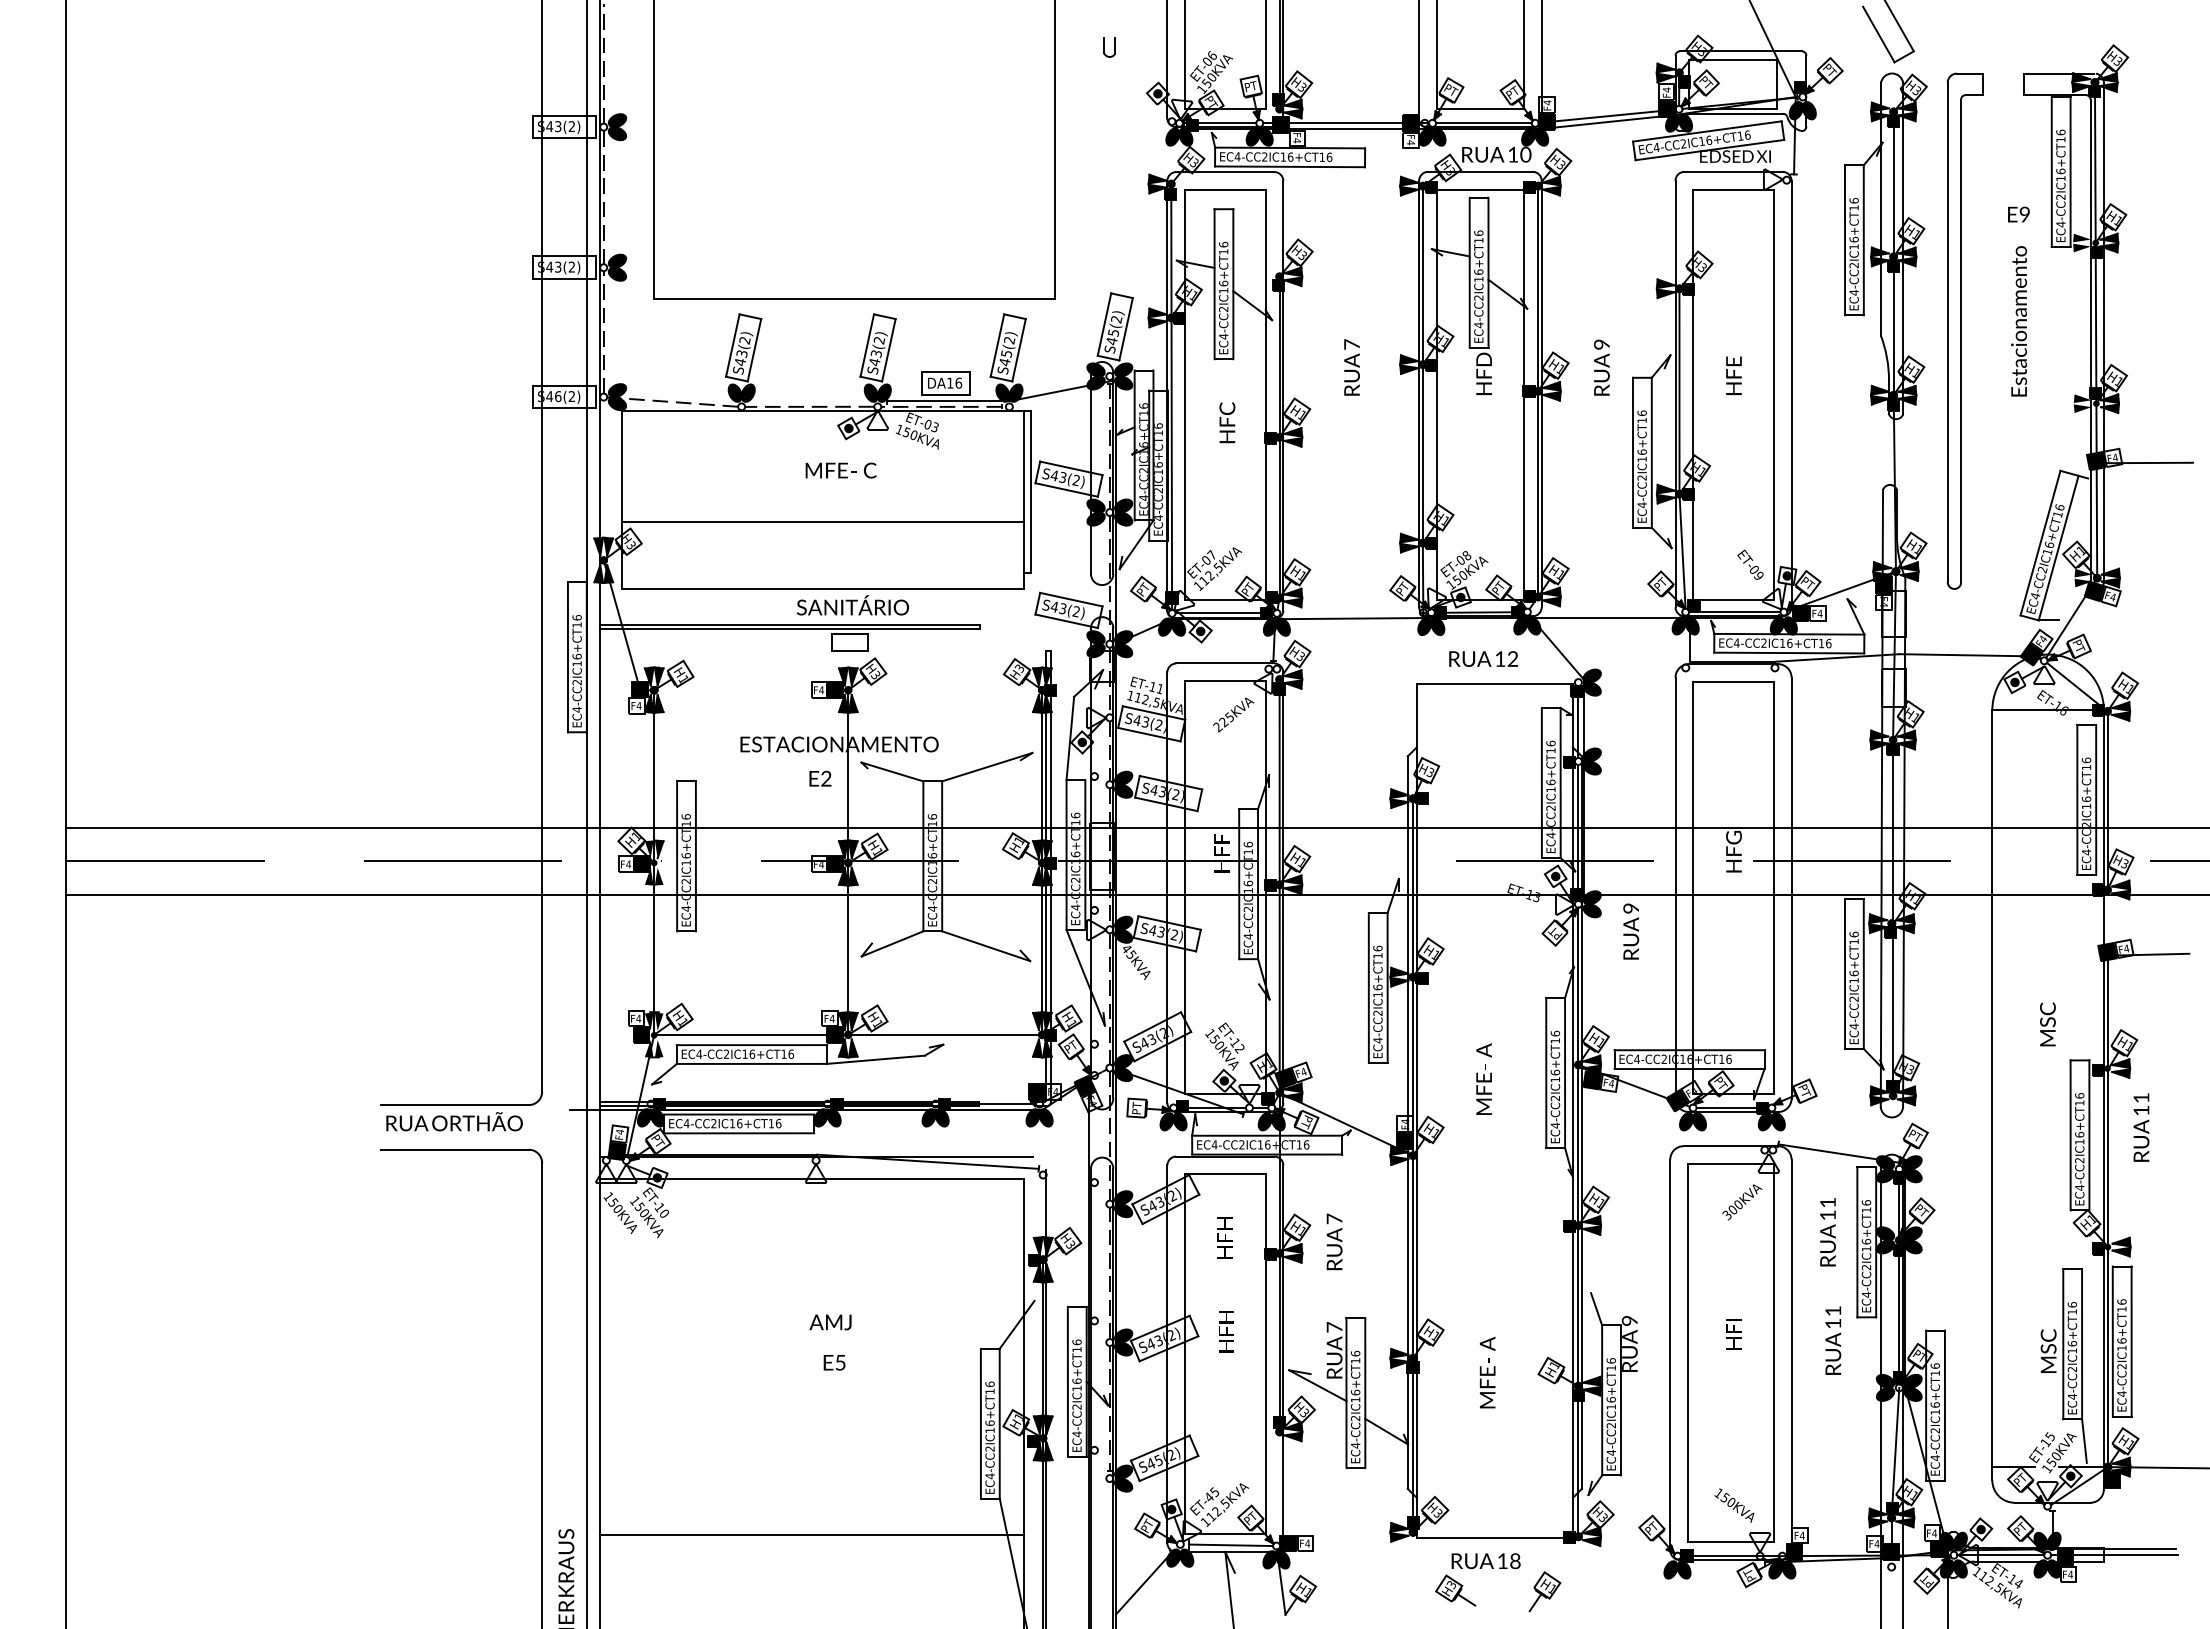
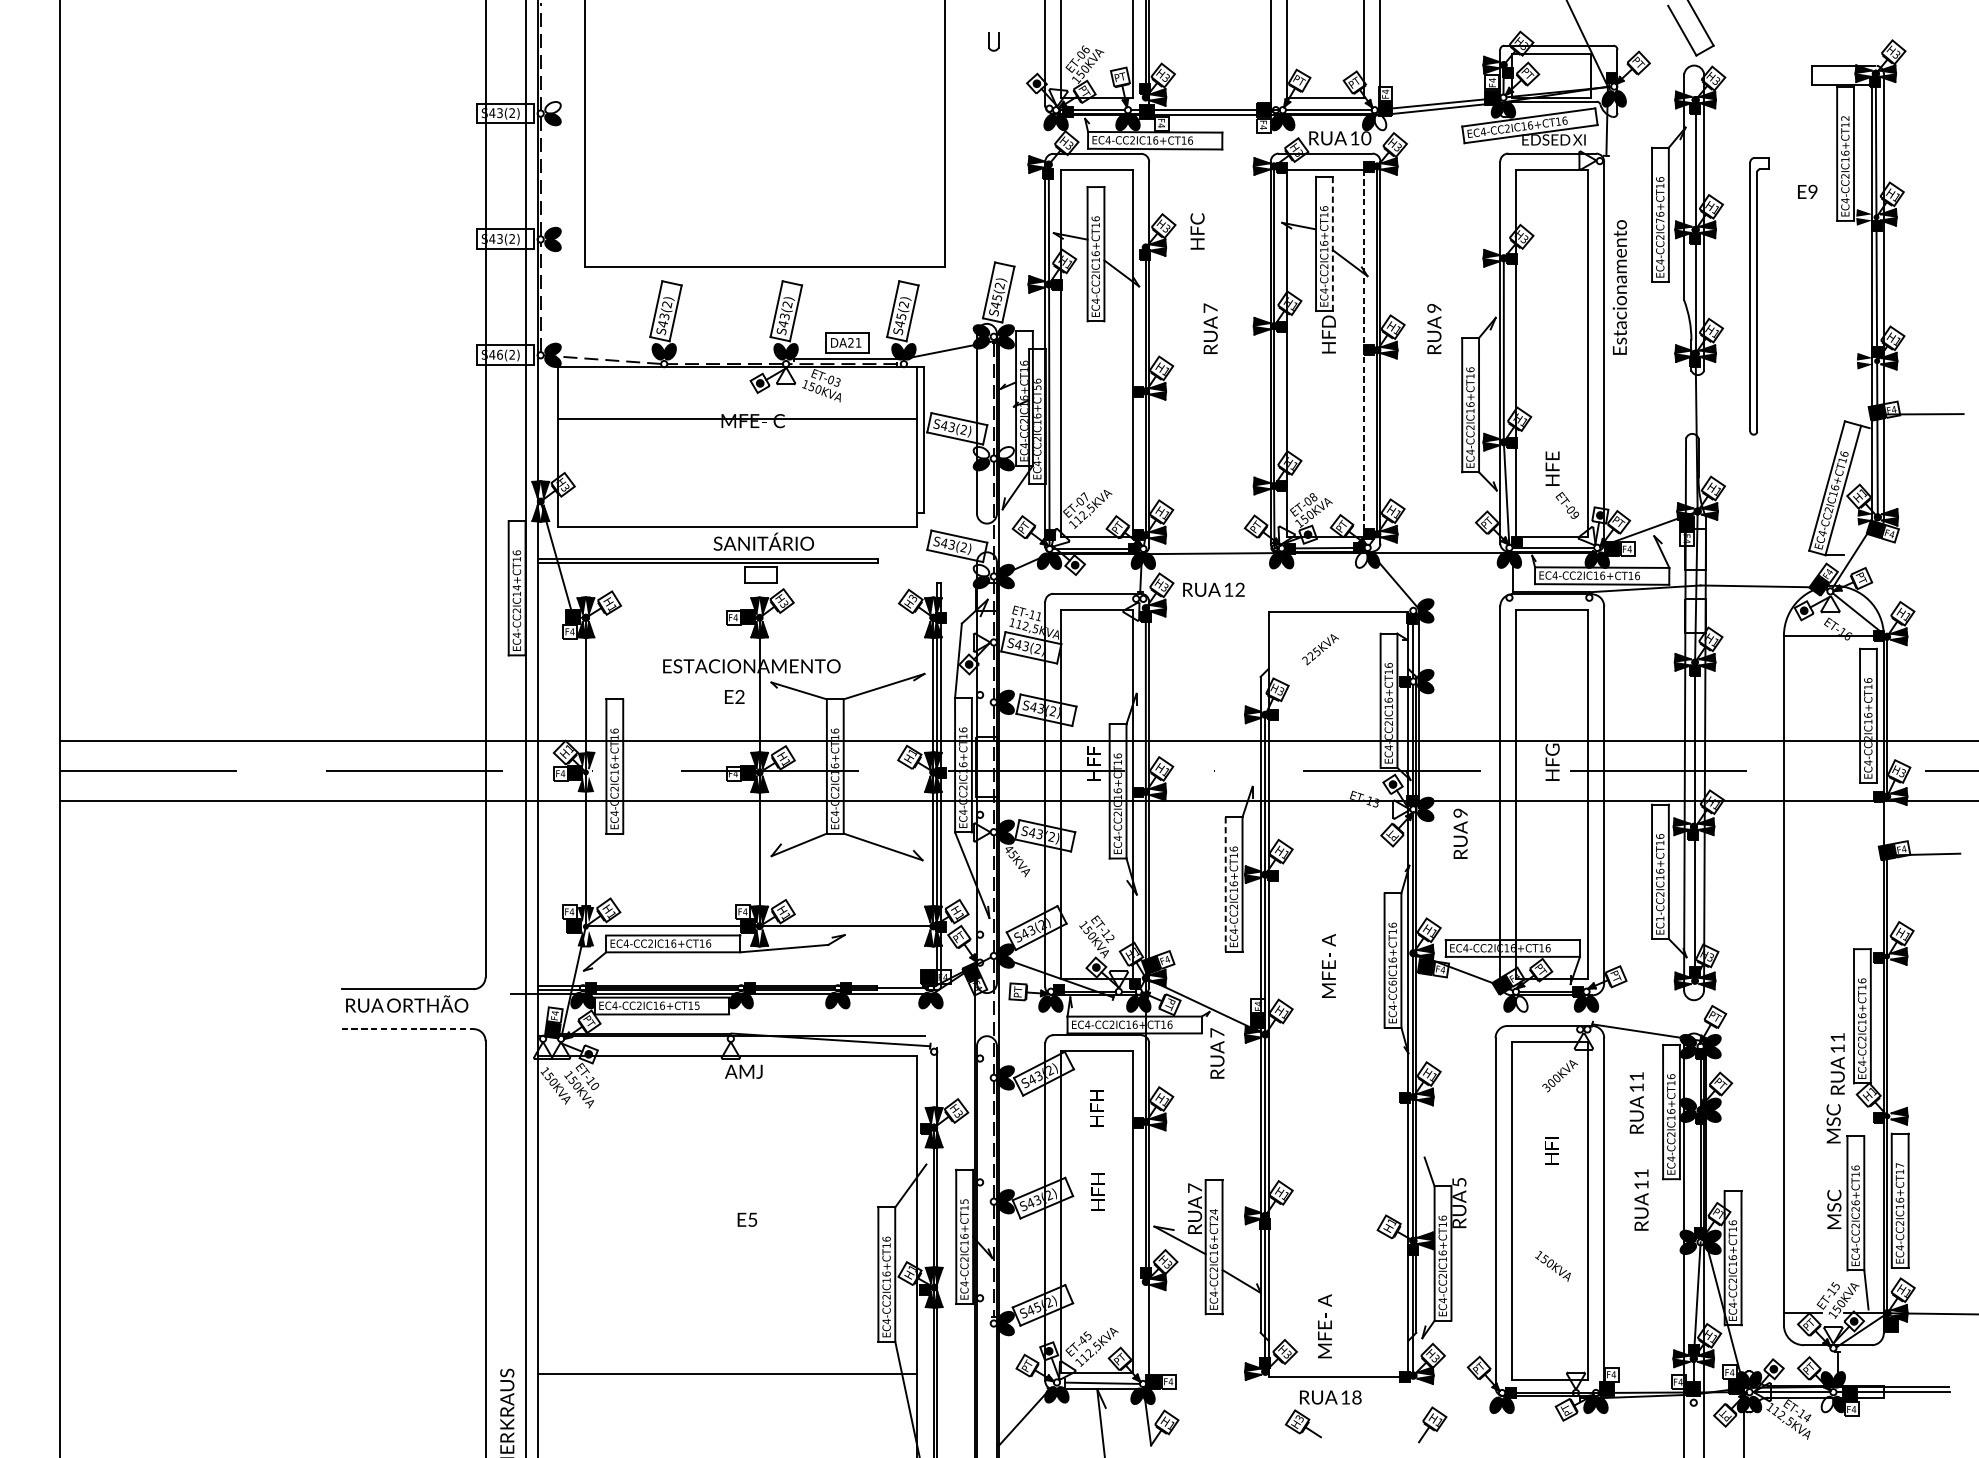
fill: (617, 120) -> (553, 107), removed
text: (2060, 132) -> (1844, 118), EC4-CC2IC16+CT16 -> EC4-CC2IC16+CT12
fill: (1541, 136) -> (1380, 121), removed
text: (1853, 246) -> (1659, 220), EC4-CC2IC16+CT16 -> EC4-CC2IC76+CT16
line: (1488, 272) -> (1332, 243), solid -> dashed
text: (2018, 321) -> (1619, 287), moved
part: (1964, 330) -> (1759, 295), size x0.6
text: (1733, 375) -> (1552, 468), moved
text: (954, 382) -> (854, 342), DA16 -> DA21
line: (1523, 394) -> (1364, 352), solid -> dashed
text: (1227, 422) -> (1197, 231), moved
text: (1158, 432) -> (1037, 386), EC4-CC2IC16+CT16 -> EC4-CC2IC16+CT56
fill: (1095, 505) -> (980, 452), removed
fill: (1123, 505) -> (1006, 452), removed
line: (823, 522) -> (737, 419), moved
fill: (1520, 625) -> (1361, 559), removed
fill: (1095, 637) -> (980, 570), removed
text: (576, 656) -> (516, 587), EC4-CC2IC16+CT16 -> EC4-CC2IC14+CT16
text: (1483, 658) -> (1213, 589), moved
text: (1233, 714) -> (1320, 649), moved
line: (1368, 988) -> (1225, 884), solid -> dashed
text: (2047, 1024) -> (1833, 1123), moved
text: (1853, 1026) -> (1659, 918), EC4-CC2IC16+CT16 -> EC1-CC2IC16+CT16
text: (1555, 1098) -> (1392, 983), EC4-CC2IC16+CT16 -> EC4-CC6IC16+CT16
fill: (1699, 1121) -> (1521, 1003), removed
text: (778, 1123) -> (697, 1005), EC4-CC2IC16+CT16 -> EC4-CC2IC16+CT15
text: (2141, 1127) -> (1837, 1063), moved
line: (455, 1149) -> (408, 1028), solid -> dashed
text: (1334, 1241) -> (1217, 1053), moved
text: (2121, 1301) -> (1899, 1165), EC4-CC2IC16+CT16 -> EC4-CC2IC16+CT17
text: (1629, 1320) -> (1459, 1182), 9 -> 5
text: (830, 1322) -> (743, 1071), moved
text: (1733, 1334) -> (1551, 1150), moved
text: (1076, 1342) -> (963, 1201), EC4-CC2IC16+CT16 -> EC4-CC2IC16+CT15
text: (2071, 1350) -> (1854, 1208), EC4-CC2IC16+CT16 -> EC4-CC2IC26+CT16
text: (1355, 1356) -> (1213, 1214), EC4-CC2IC16+CT16 -> EC4-CC2IC16+CT24
text: (1487, 1372) -> (1324, 1326), moved
text: (1734, 1505) -> (1553, 1266), moved
fill: (2040, 1568) -> (1827, 1404), removed
part: (1544, 1591) -> (1432, 1424), moved

